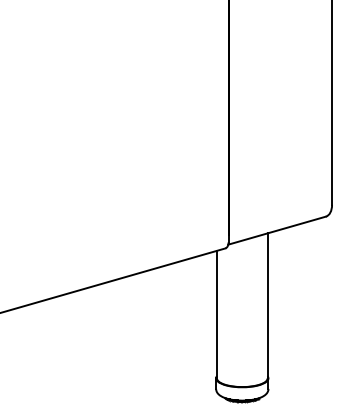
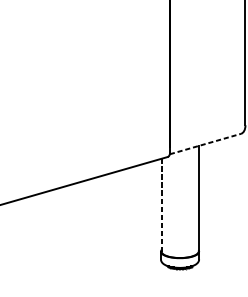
line: (277, 230) -> (205, 143), solid -> dashed
line: (216, 314) -> (161, 205), solid -> dashed

